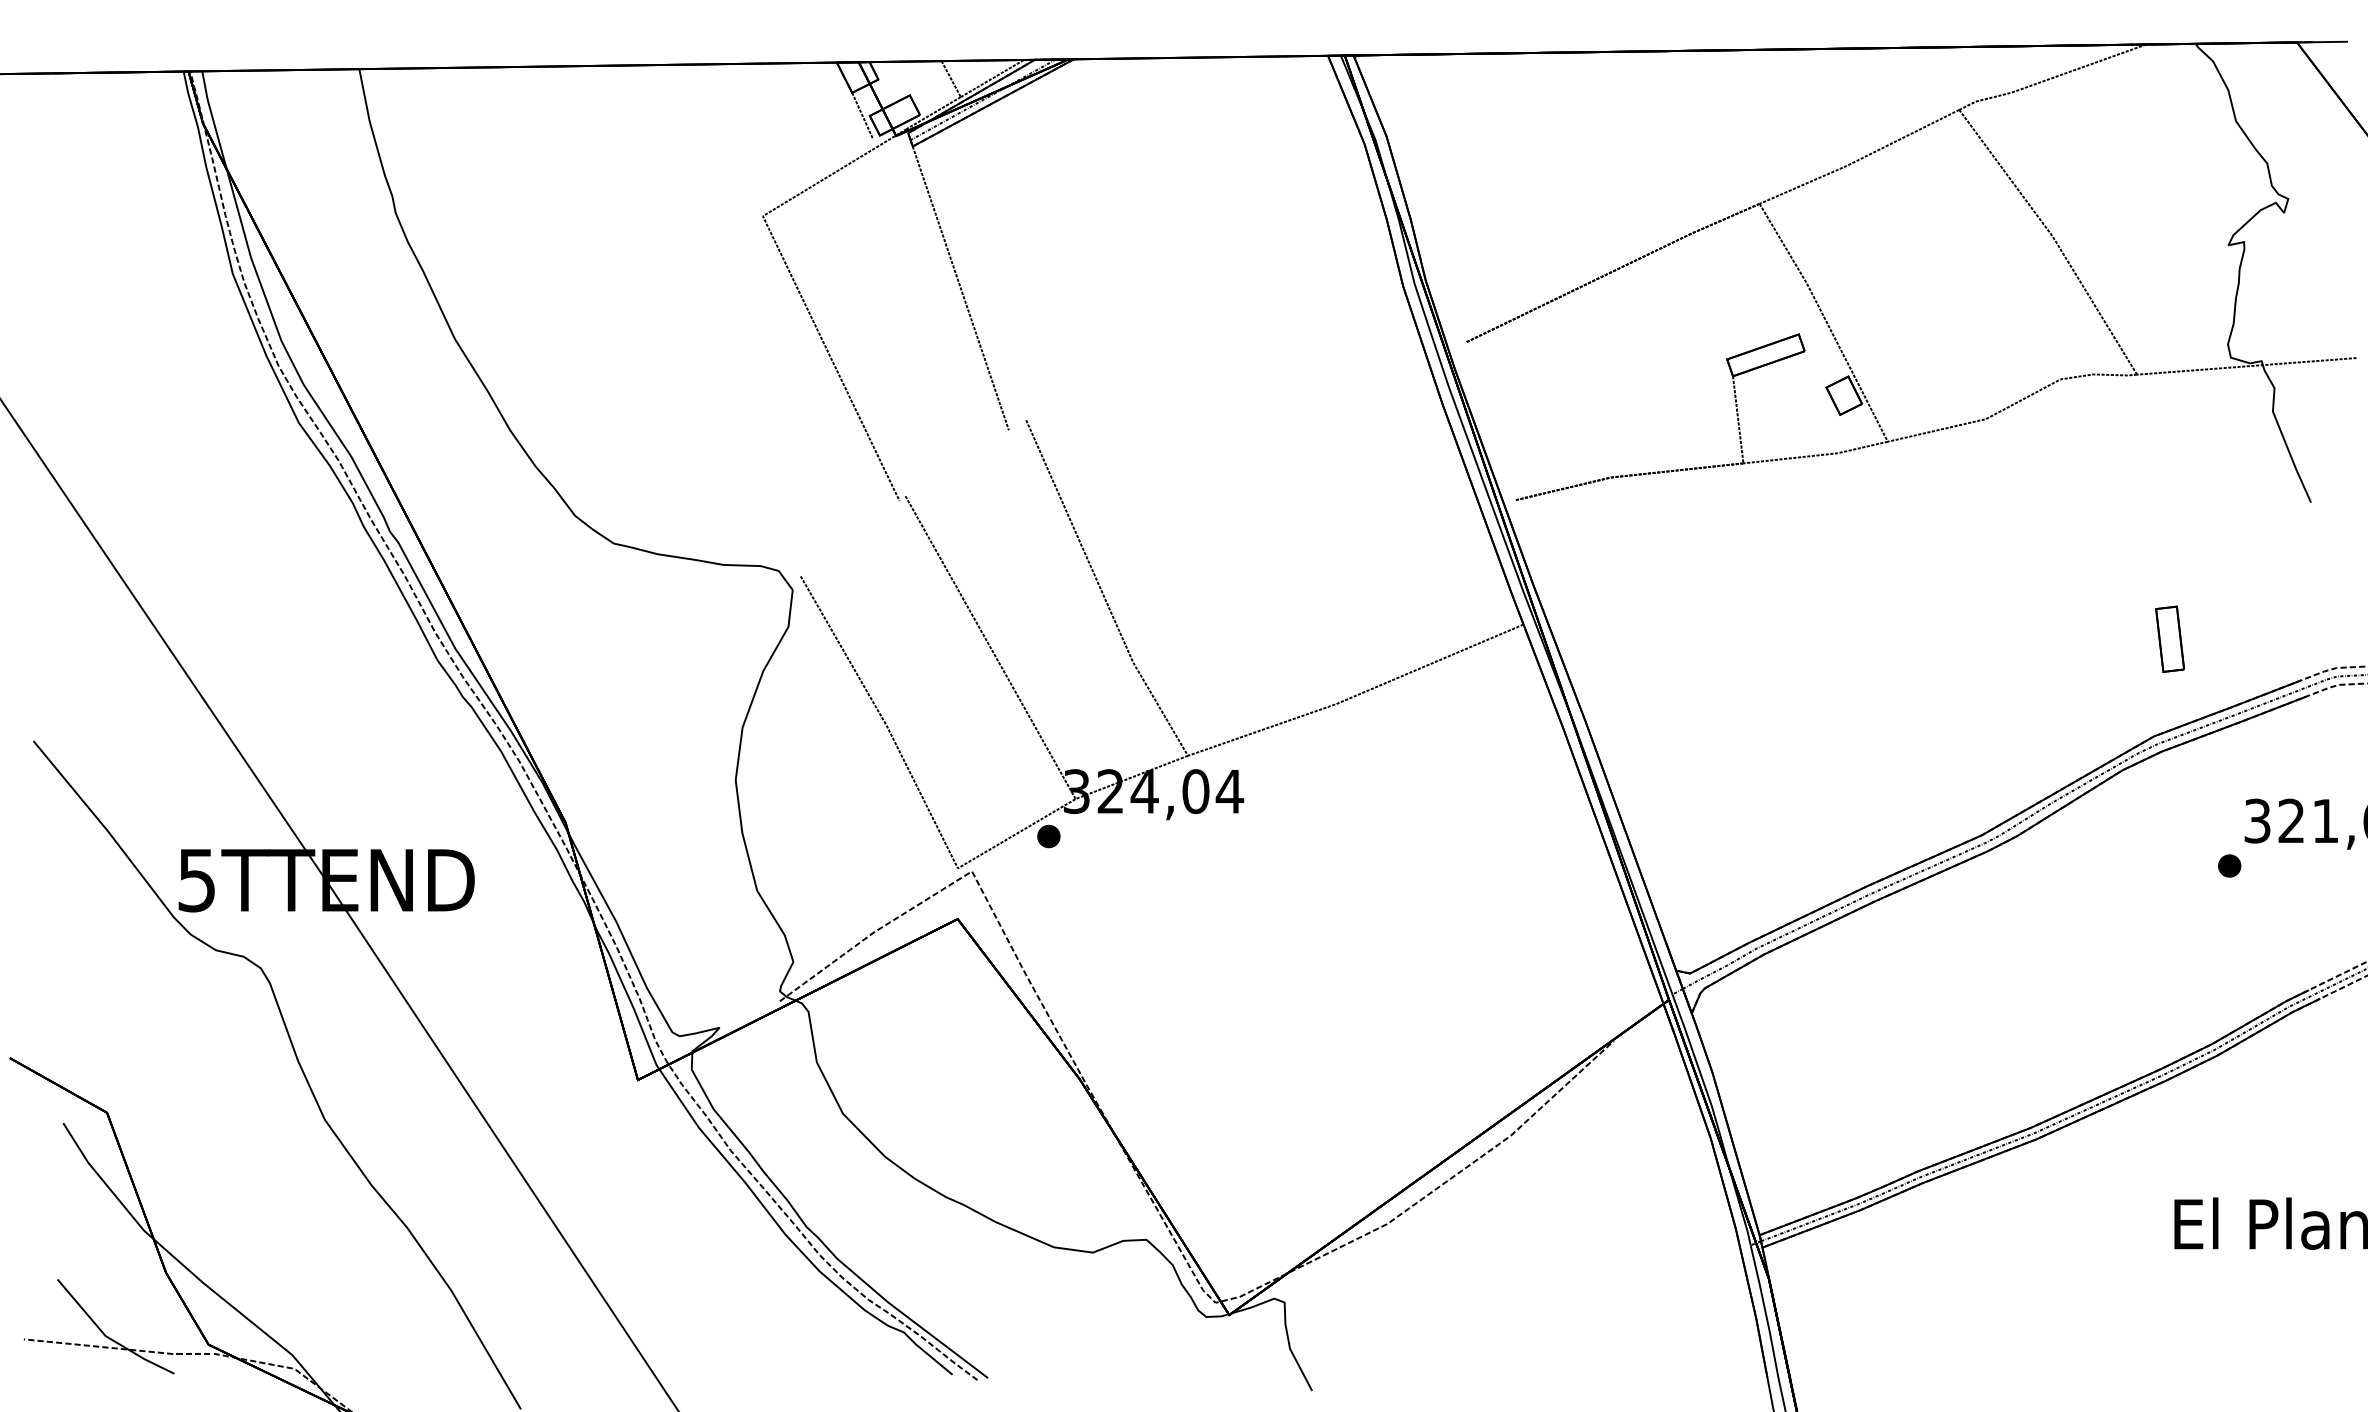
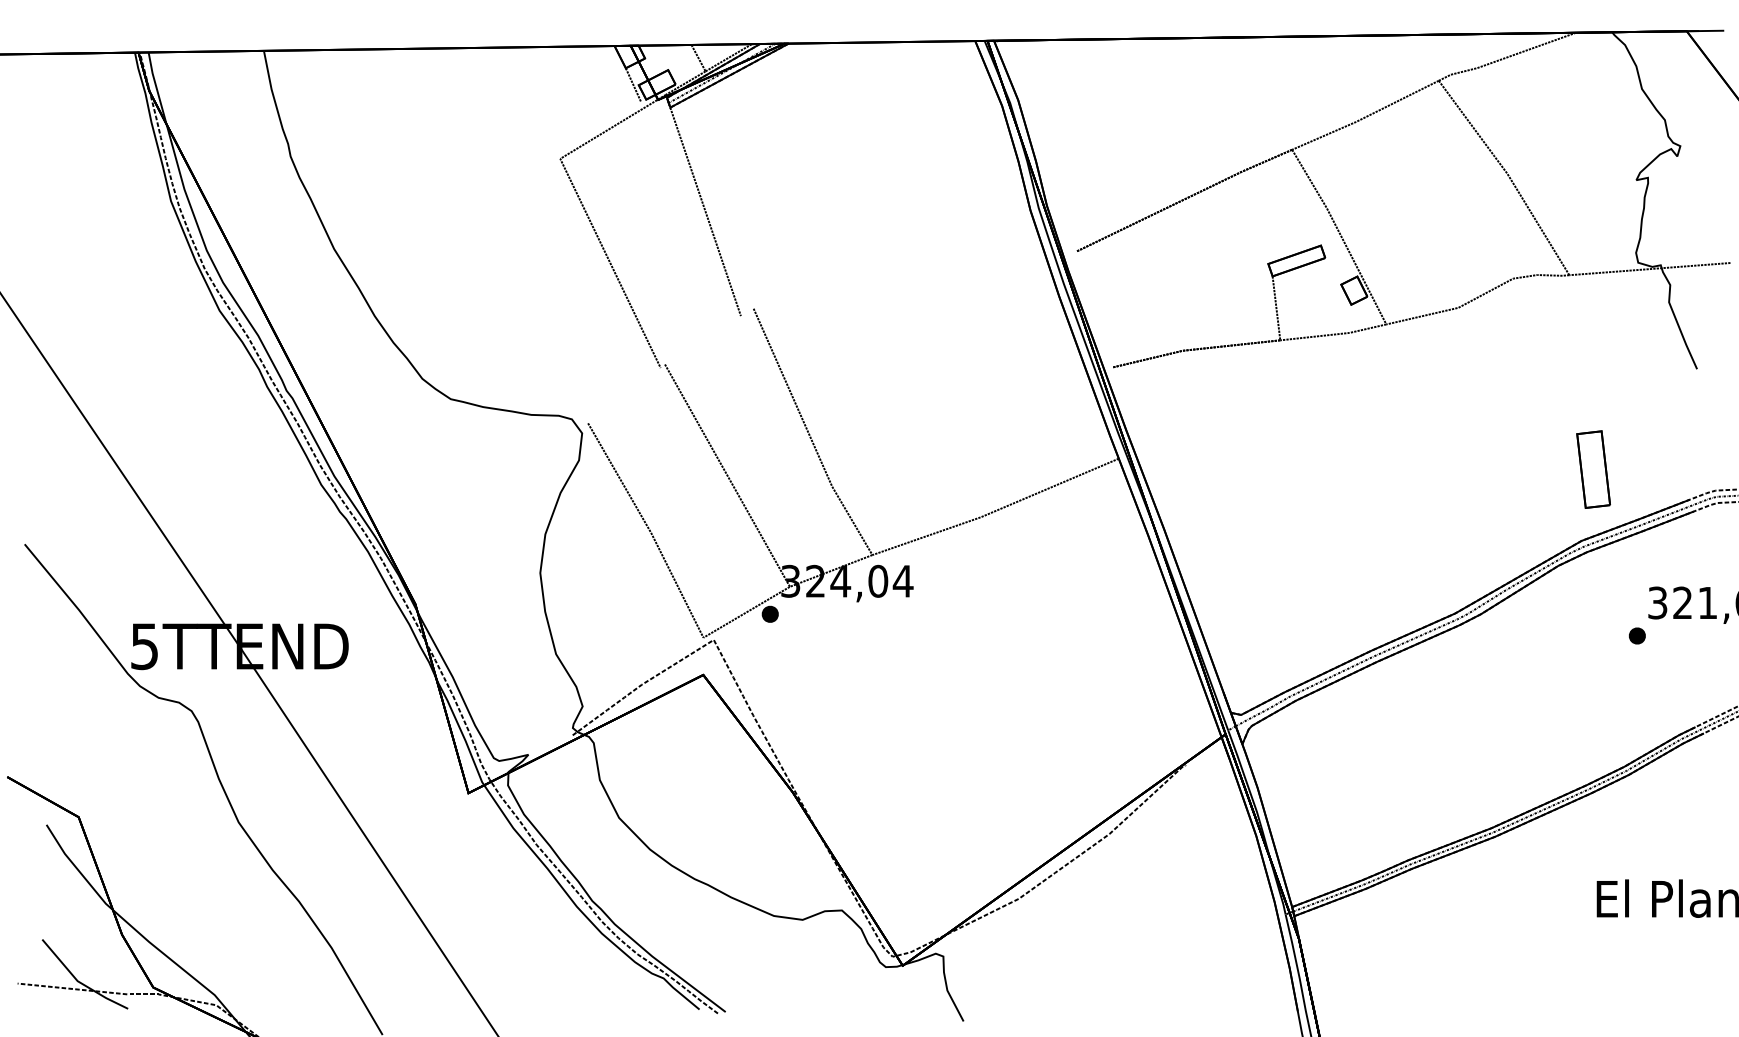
part: (2169, 638) -> (1593, 468), size x1.6

